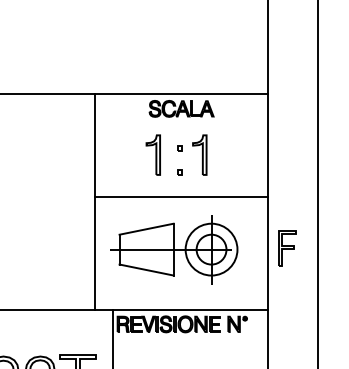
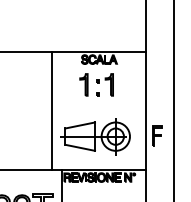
line: (179, 196) -> (98, 107), removed

